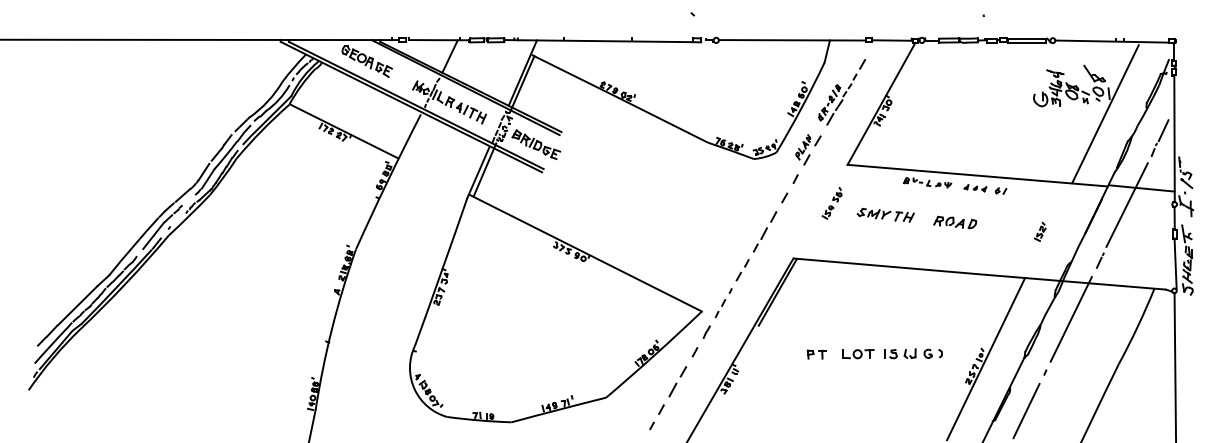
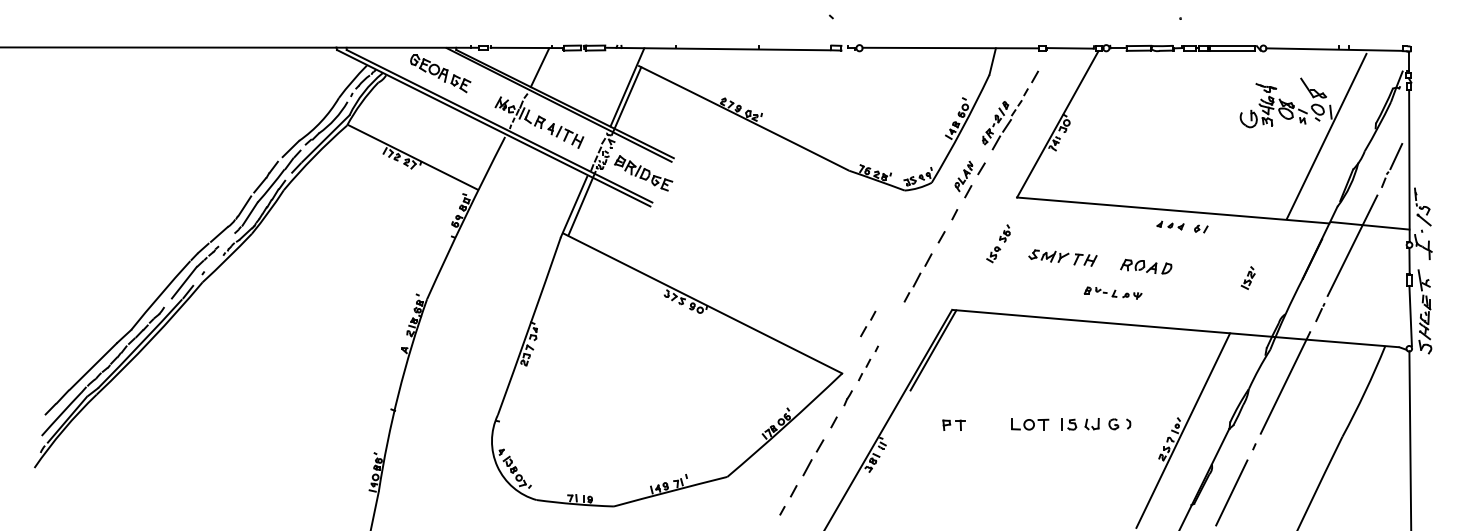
part: (927, 182) -> (1112, 292), moved
part: (742, 269) -> (868, 323), moved
part: (816, 354) -> (953, 424), moved

